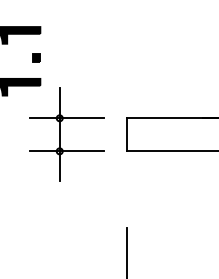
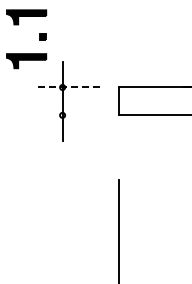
line: (65, 118) -> (67, 87), solid -> dashed
line: (66, 151) -> (68, 115), removed

